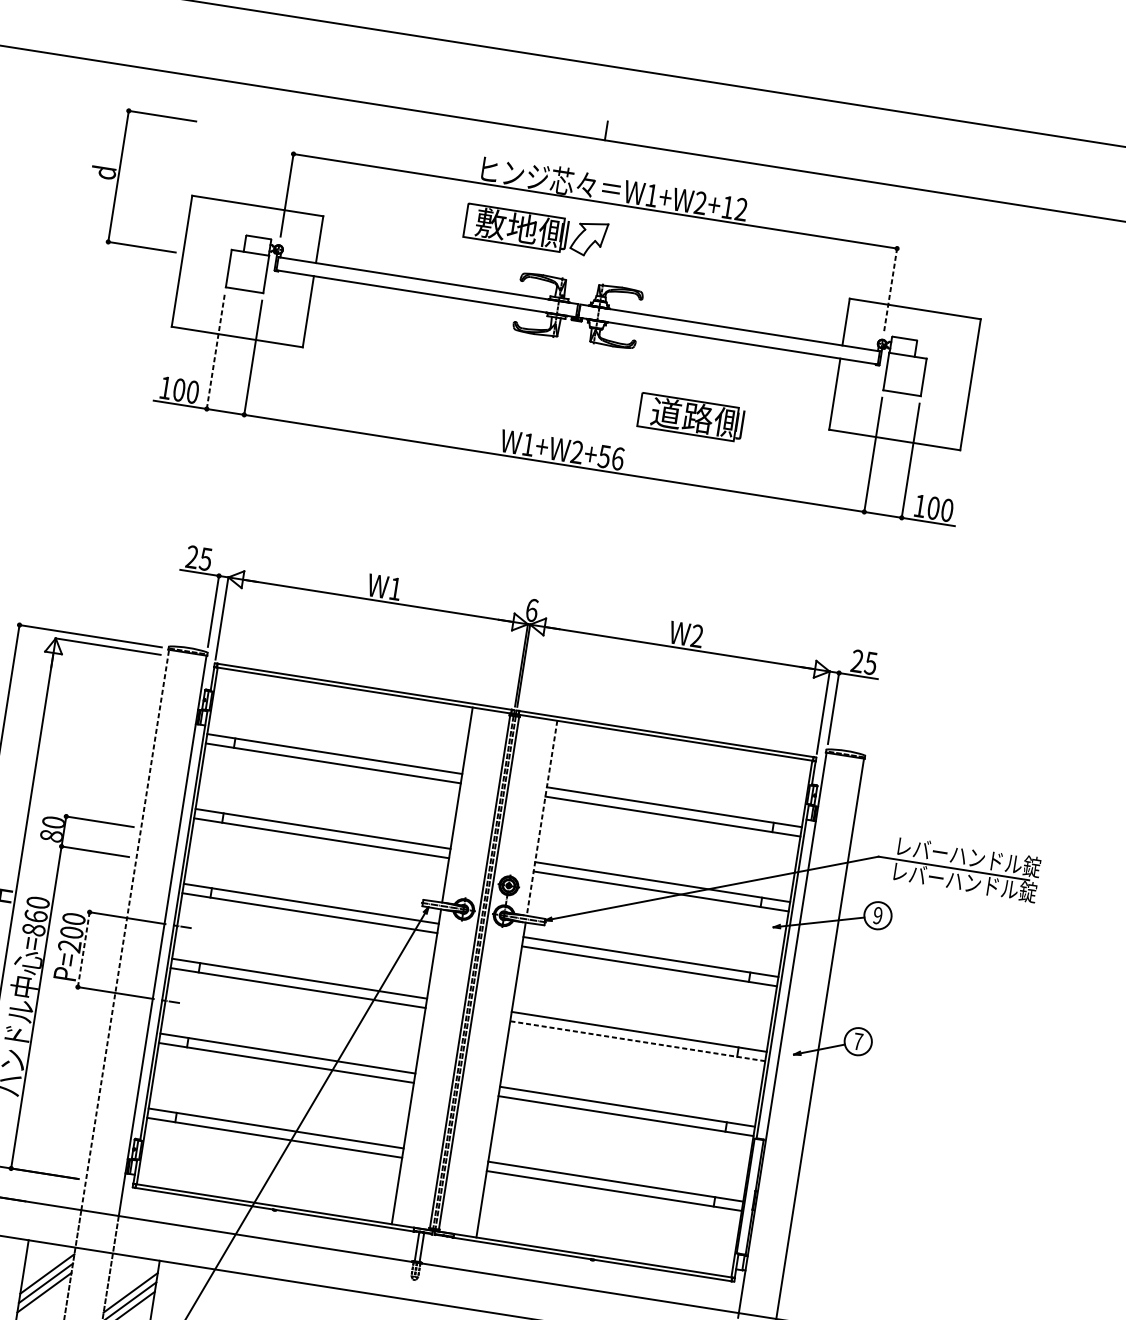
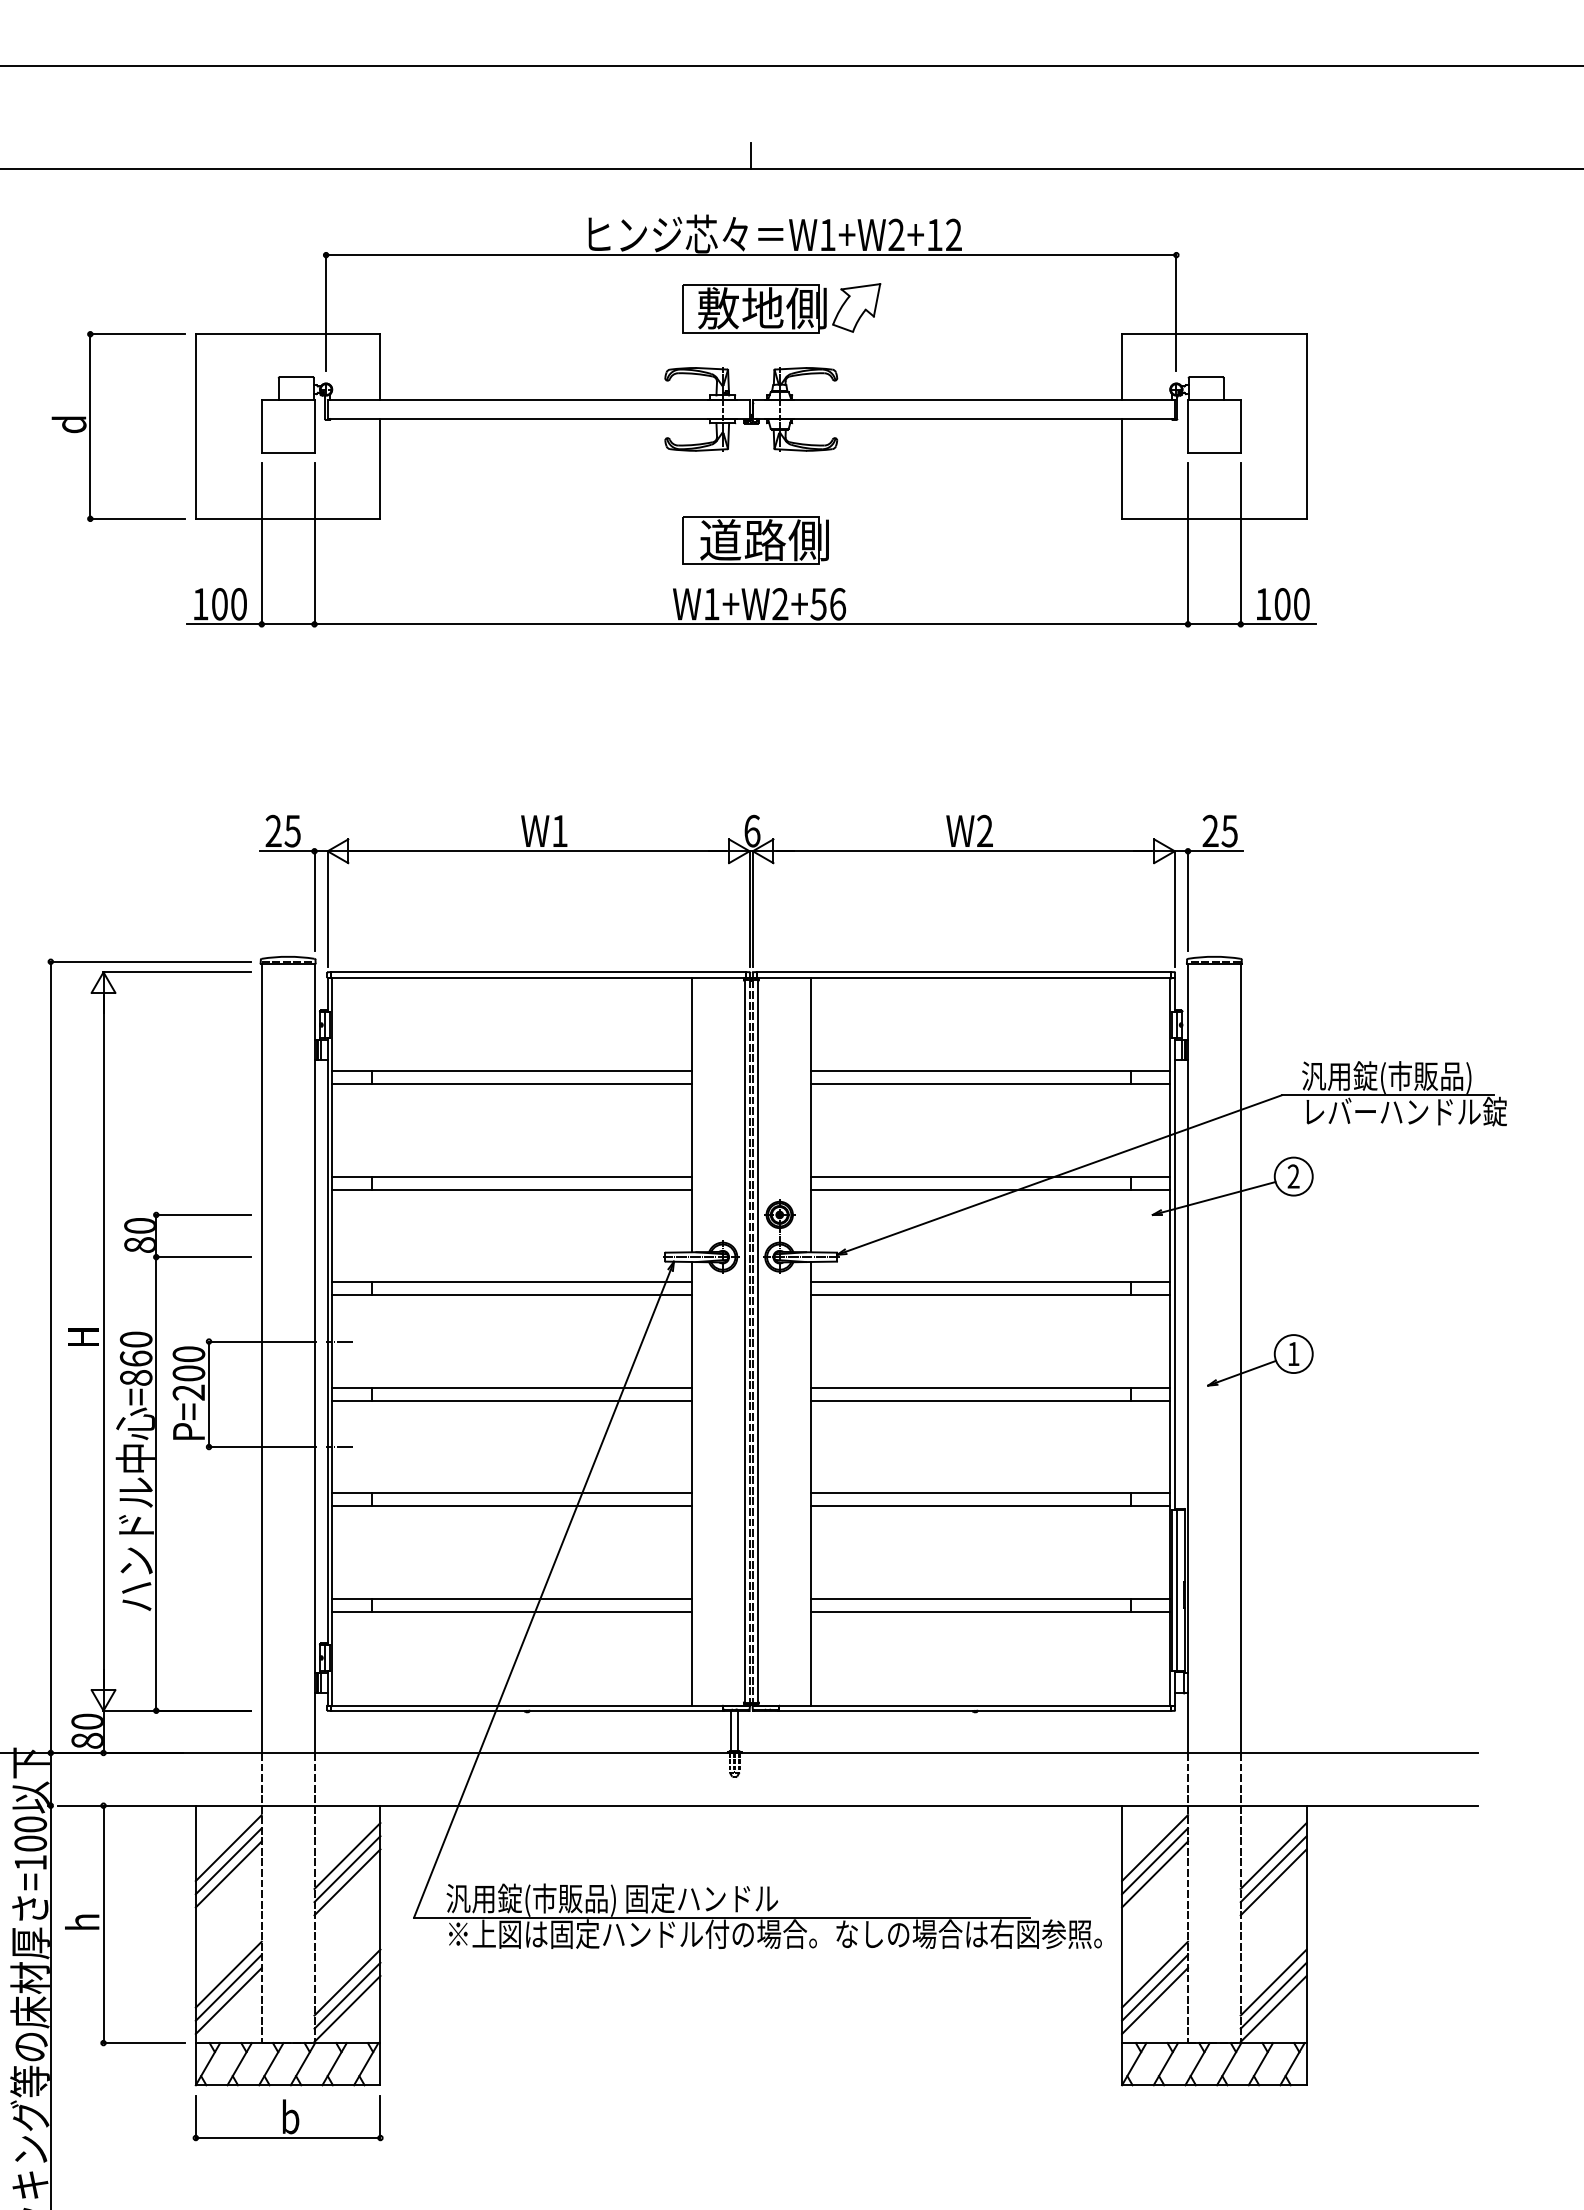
part: (118, 176) -> (90, 426), moved
part: (535, 230) -> (781, 308), moved
line: (890, 289) -> (1176, 312), dashed -> solid
line: (215, 352) -> (261, 544), dashed -> solid
part: (691, 417) -> (755, 540), moved
line: (541, 818) -> (810, 1115), dashed -> solid
text: (967, 857) -> (1404, 1077), レバーハンドル錠 -> 汎用錠(市販品)
text: (877, 915) -> (1293, 1176), 9 -> 2
line: (125, 930) -> (261, 1358), dashed -> solid
line: (84, 949) -> (209, 1394), dashed -> solid
line: (637, 1040) -> (990, 1400), dashed -> solid
text: (858, 1041) -> (1293, 1353), 7 -> 1
line: (749, 1196) -> (1177, 1590), added

